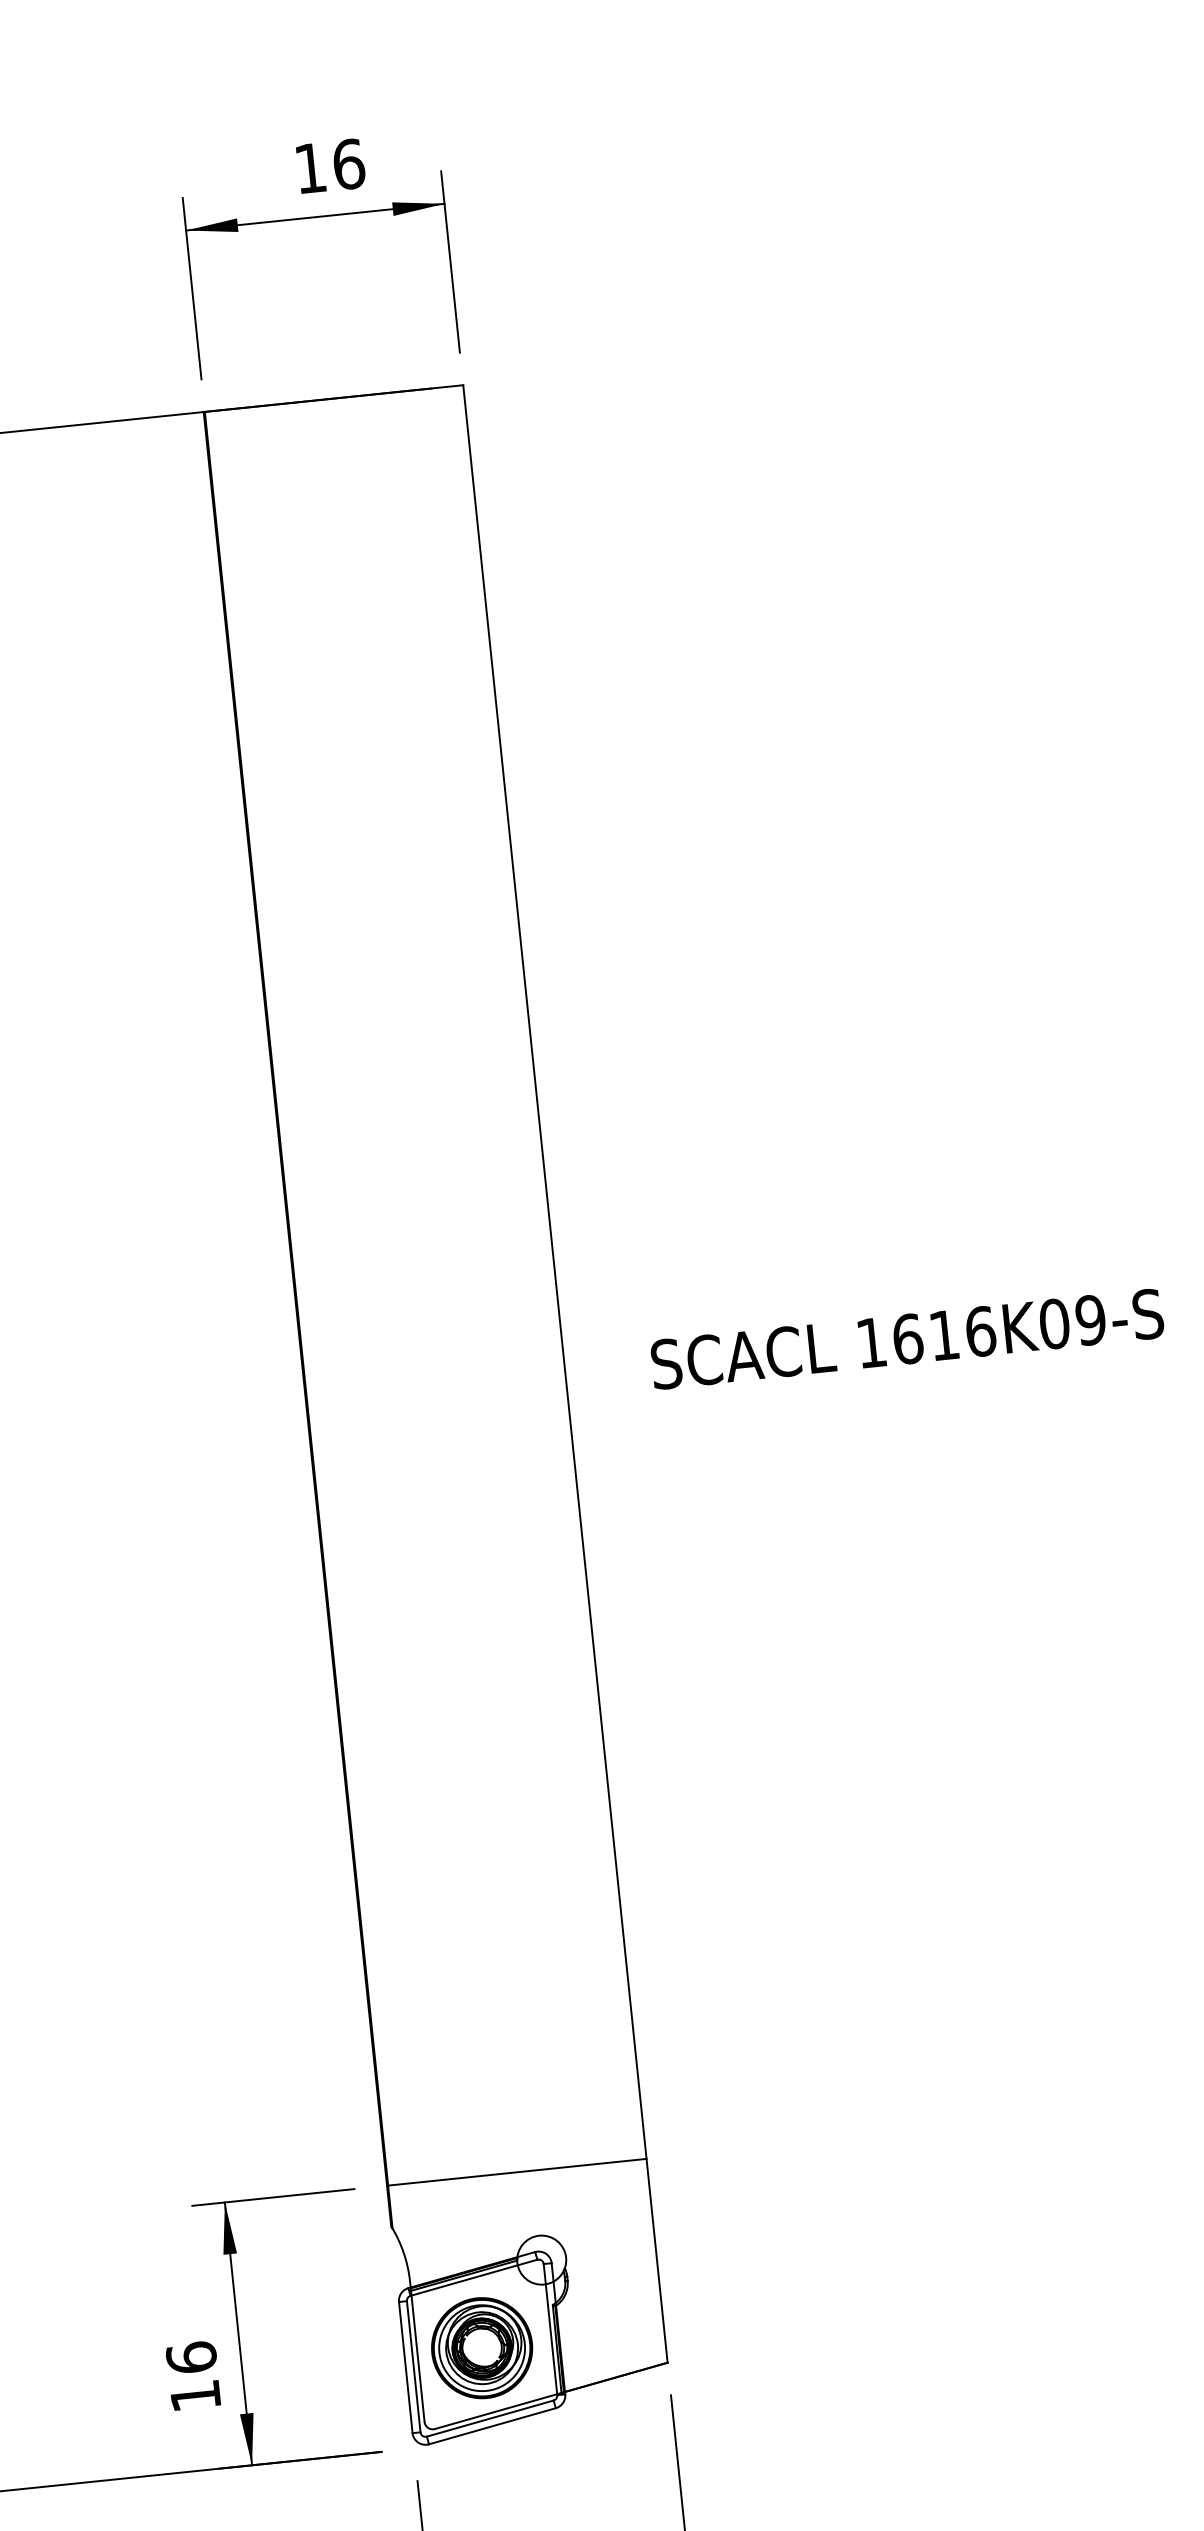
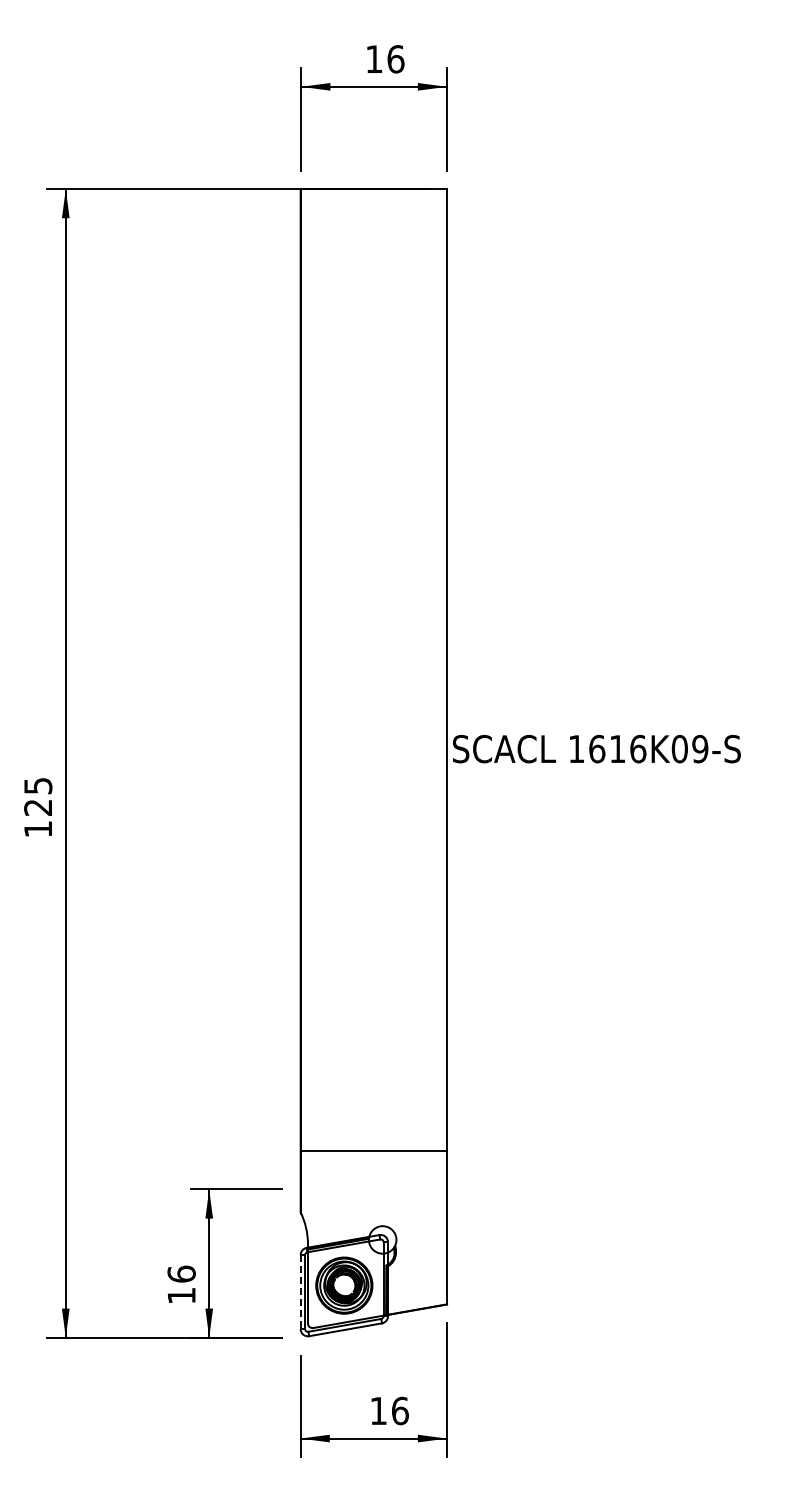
text: (906, 1339) -> (596, 749), moved
line: (516, 2172) -> (373, 1151), moved
line: (405, 2368) -> (300, 1292), solid -> dashed

